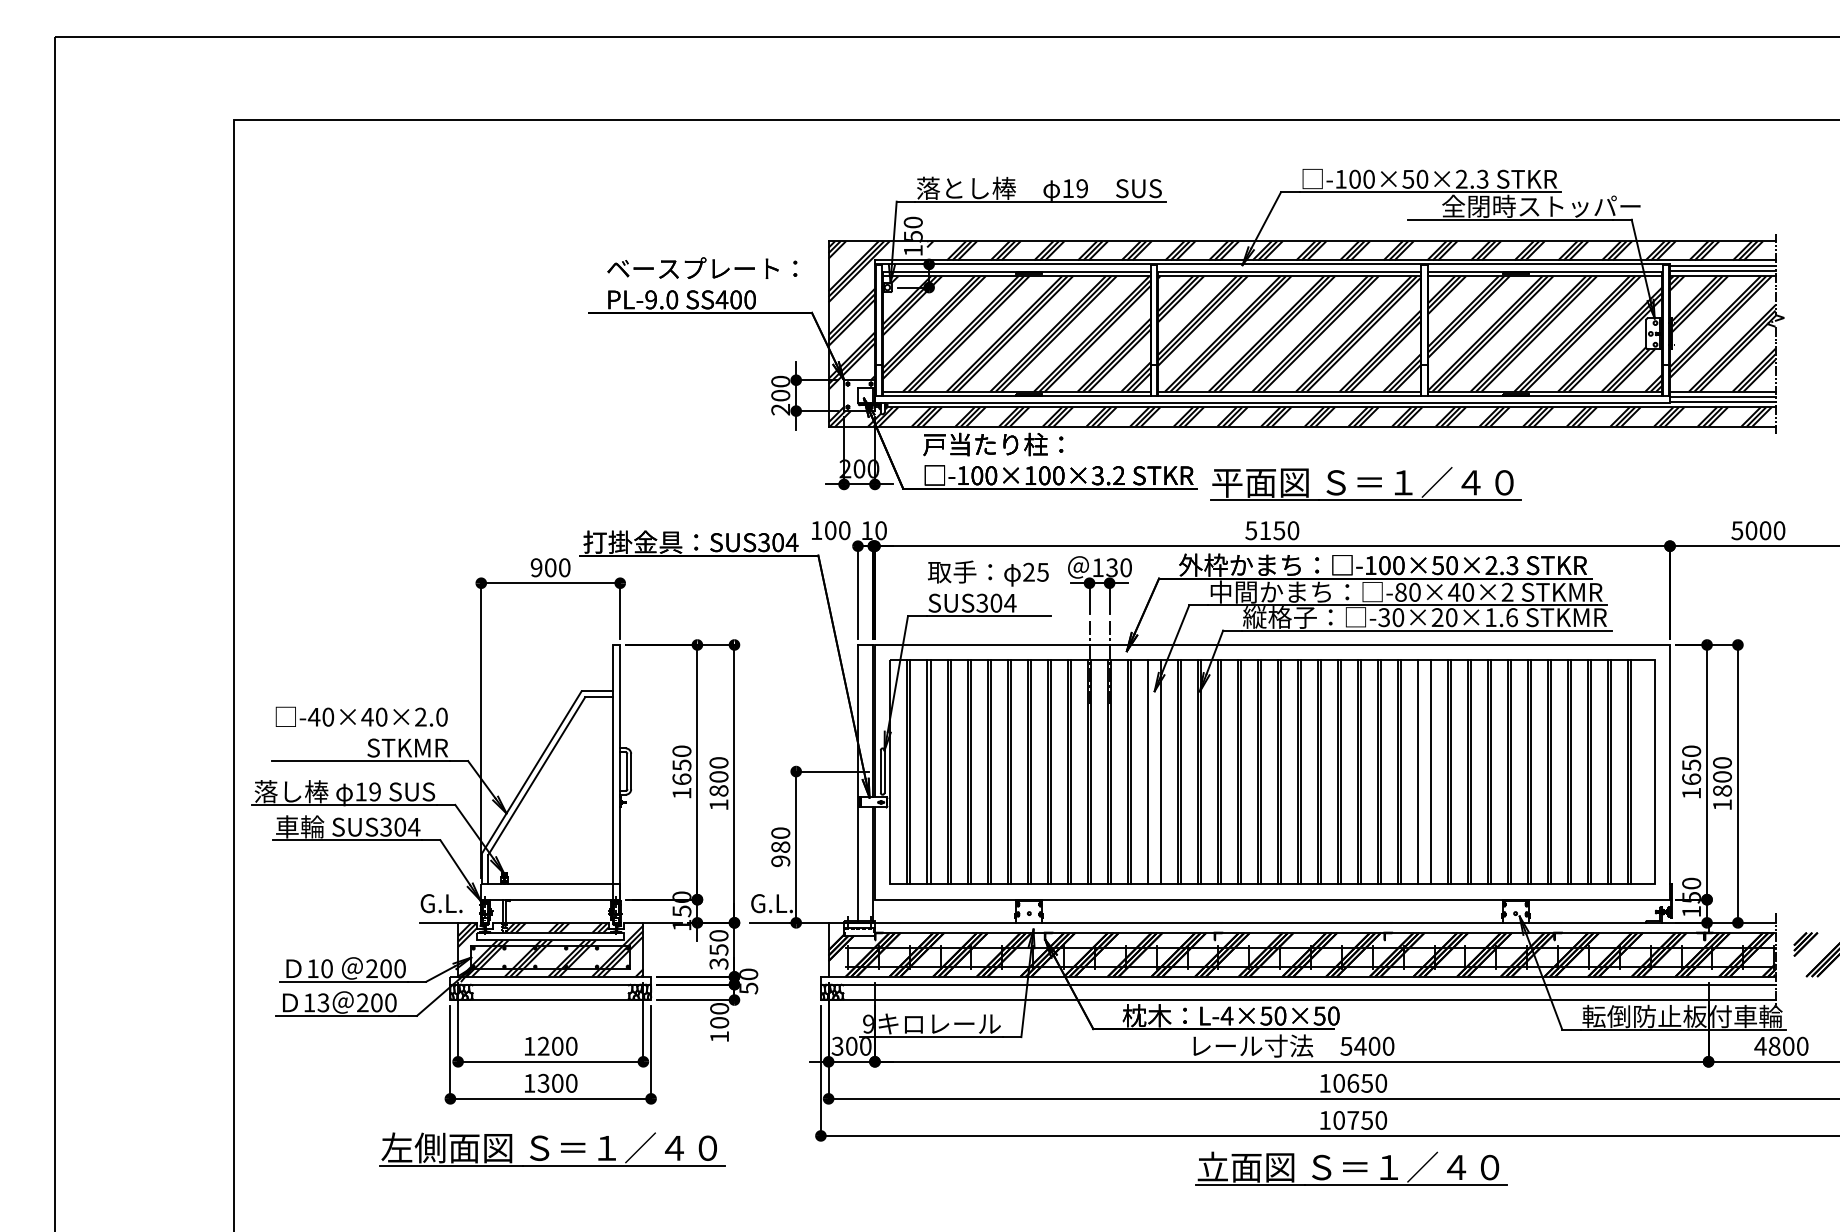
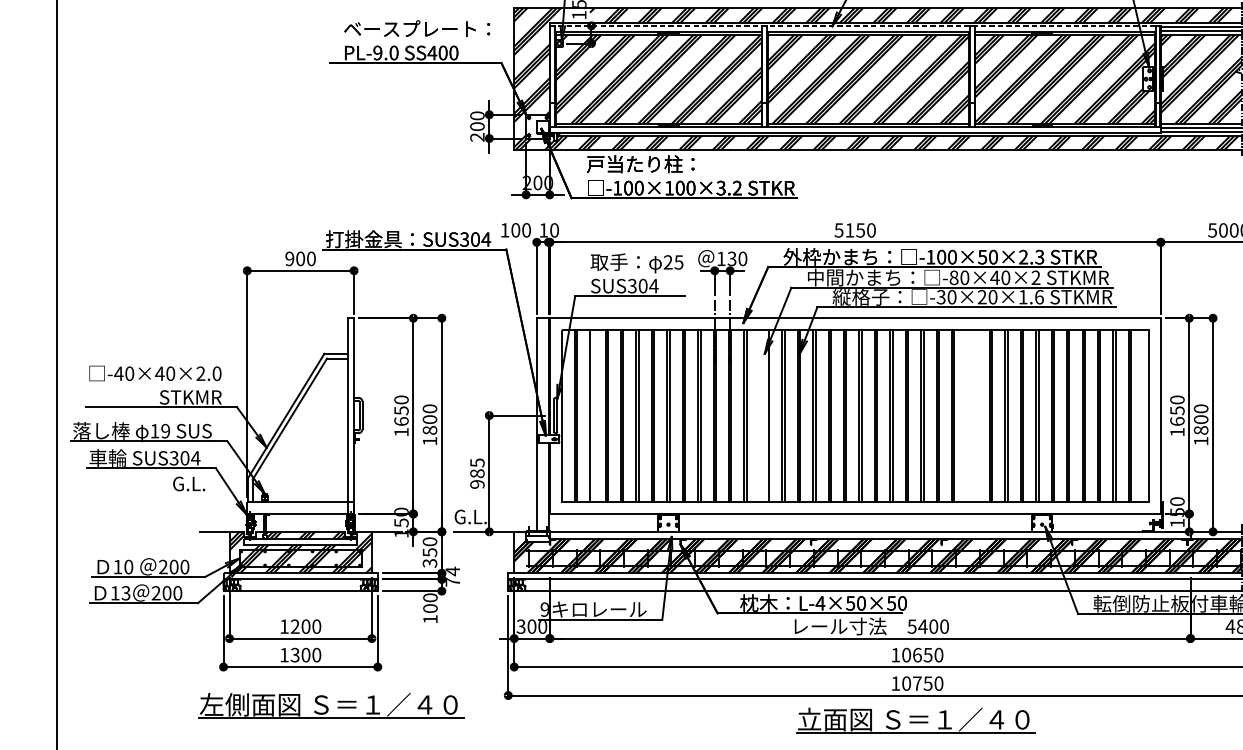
line: (1272, 264) -> (855, 25), solid -> dashed
part: (1365, 483) -> (926, 194), removed
line: (930, 772) -> (592, 416), removed
line: (1148, 772) -> (760, 416), removed
line: (1418, 772) -> (967, 416), removed
line: (1430, 772) -> (976, 416), removed
text: (780, 833) -> (477, 463), 980 -> 985
text: (441, 903) -> (189, 483), moved
text: (748, 981) -> (452, 576), 50 -> 74
part: (552, 1149) -> (331, 705), moved

